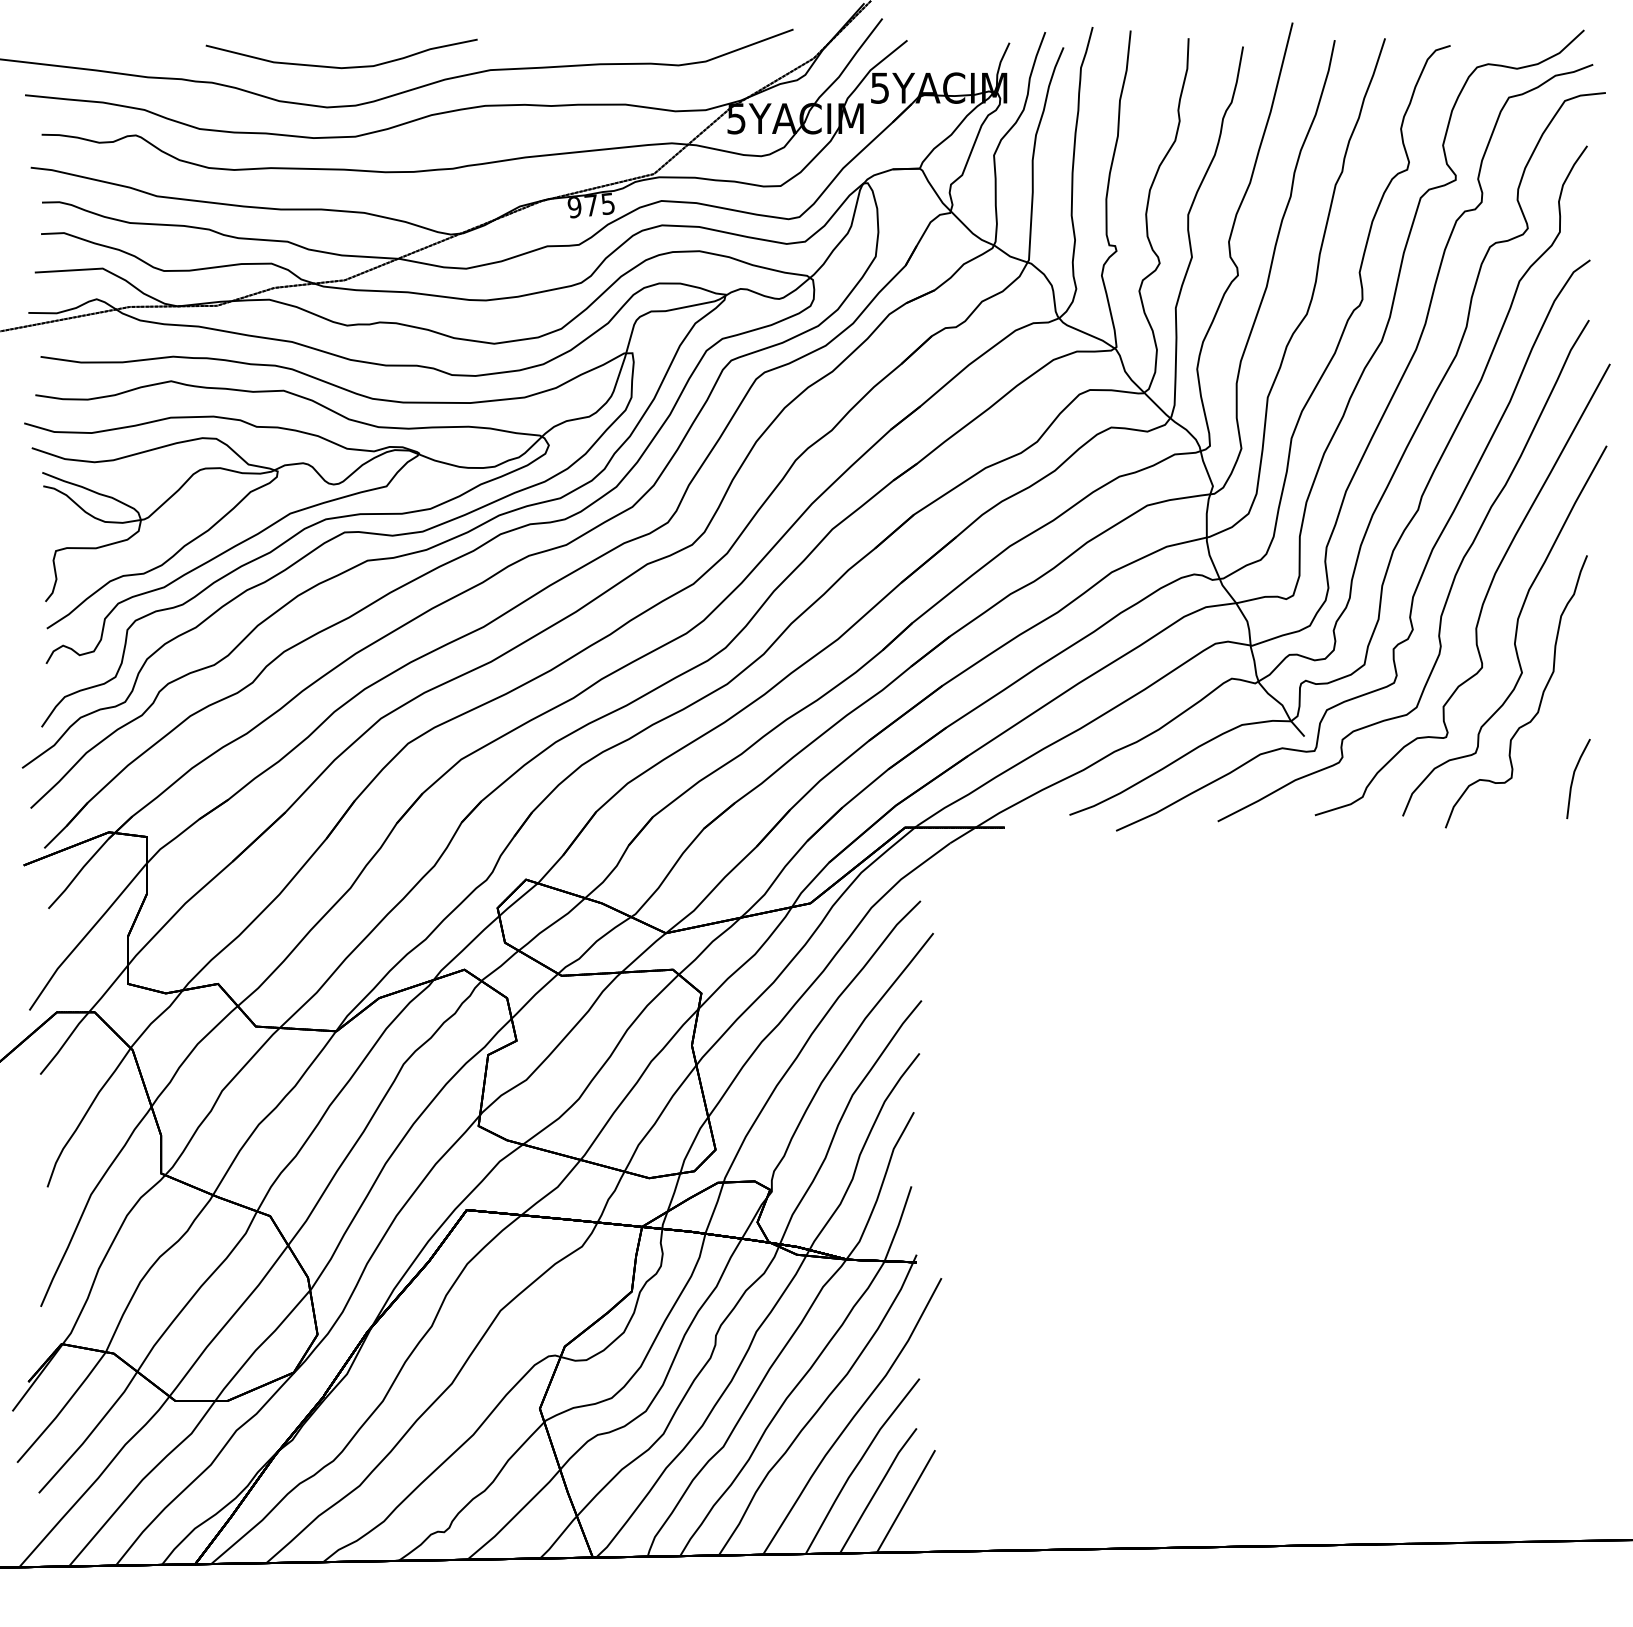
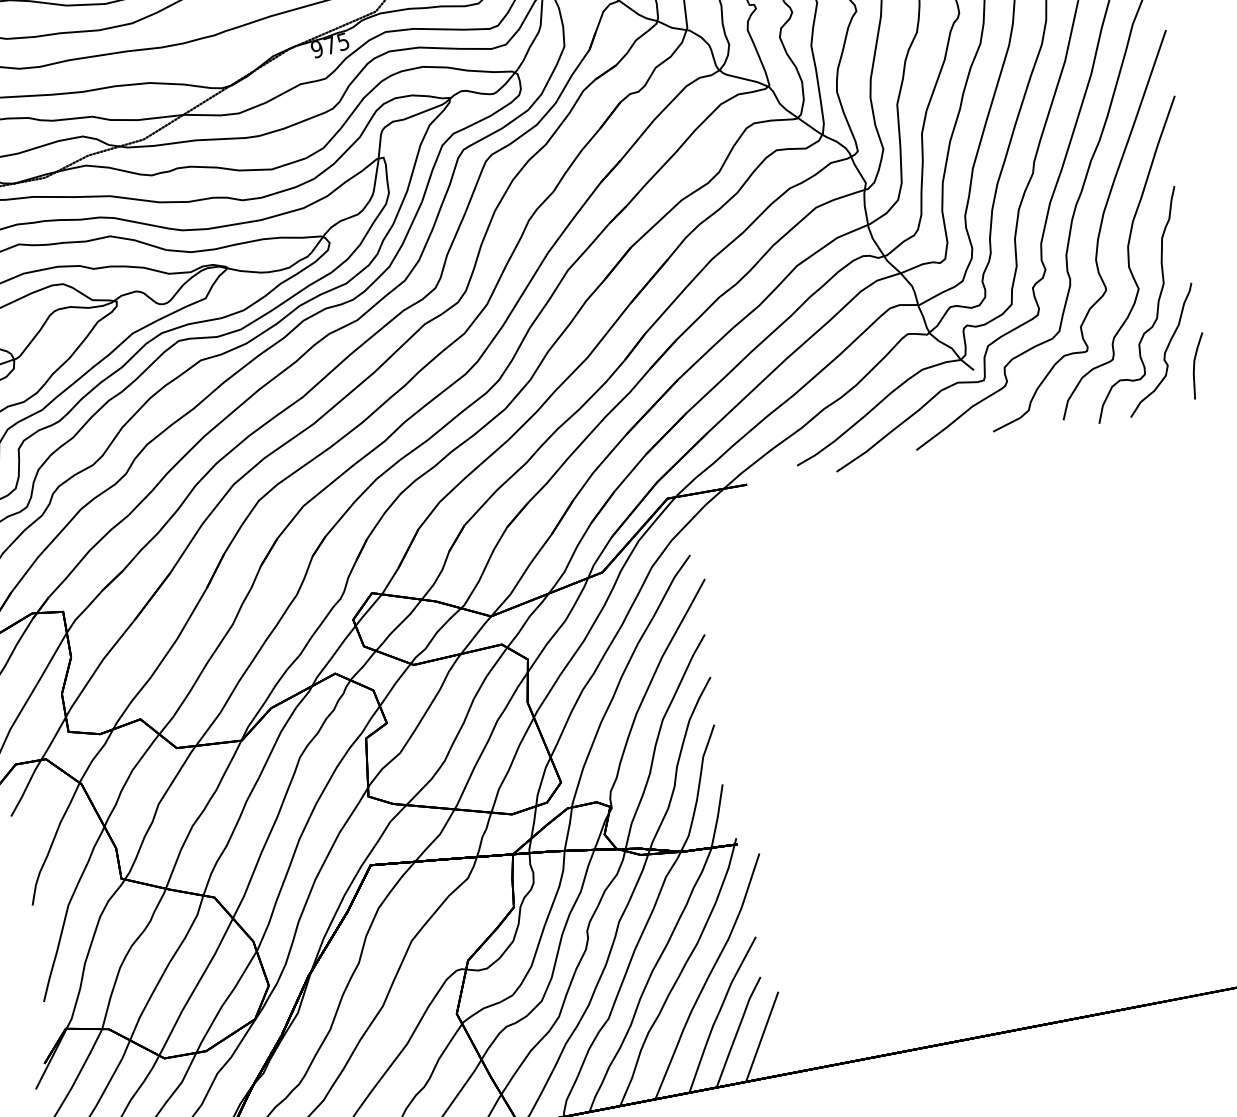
part: (1535, 751) -> (1160, 349), added

